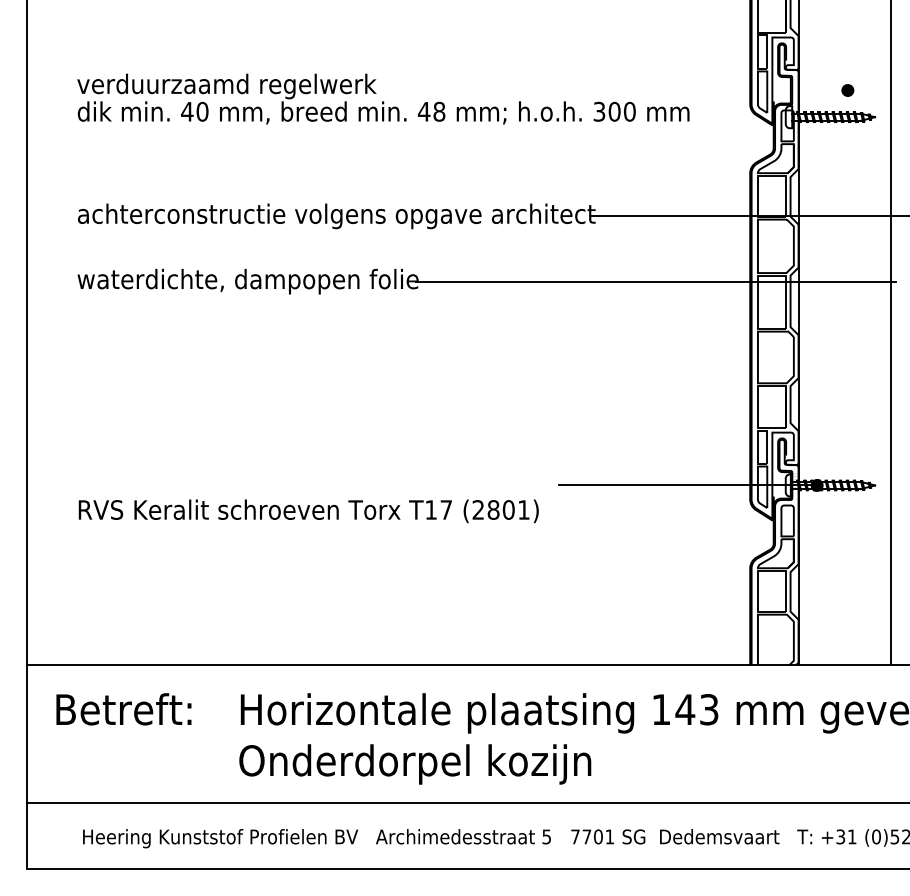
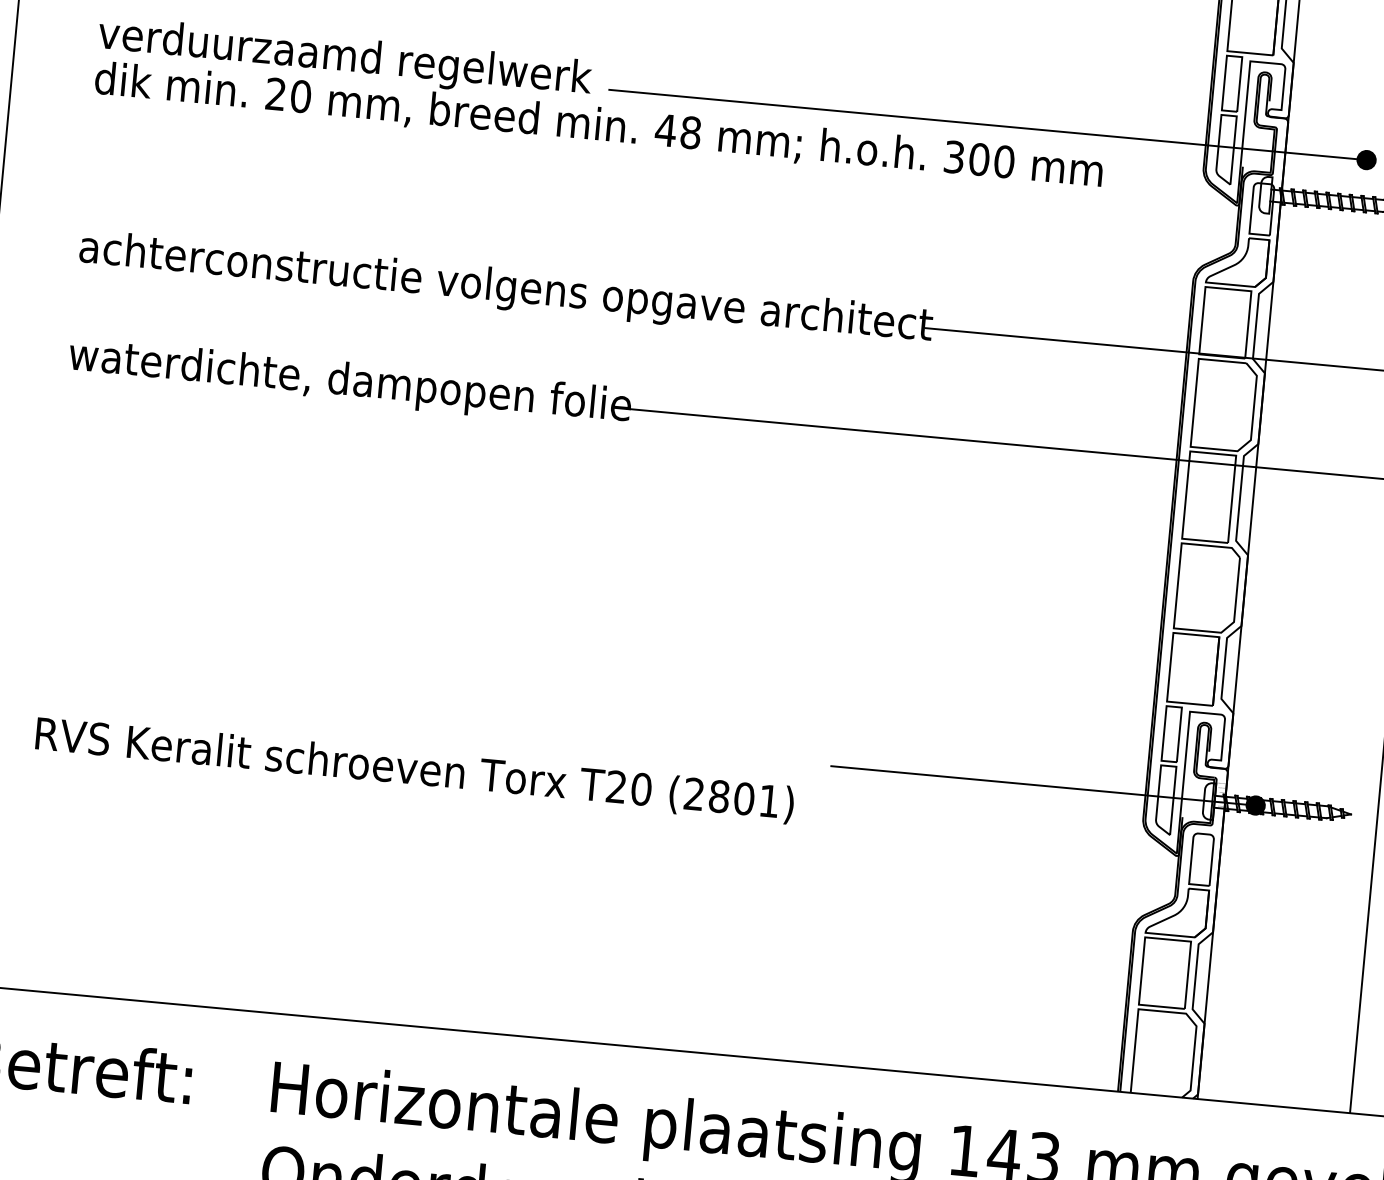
line: (617, 90) -> (987, 124), added
text: (187, 111) -> (276, 93), 40 -> 20
text: (438, 509) -> (628, 787), T17 -> T20

